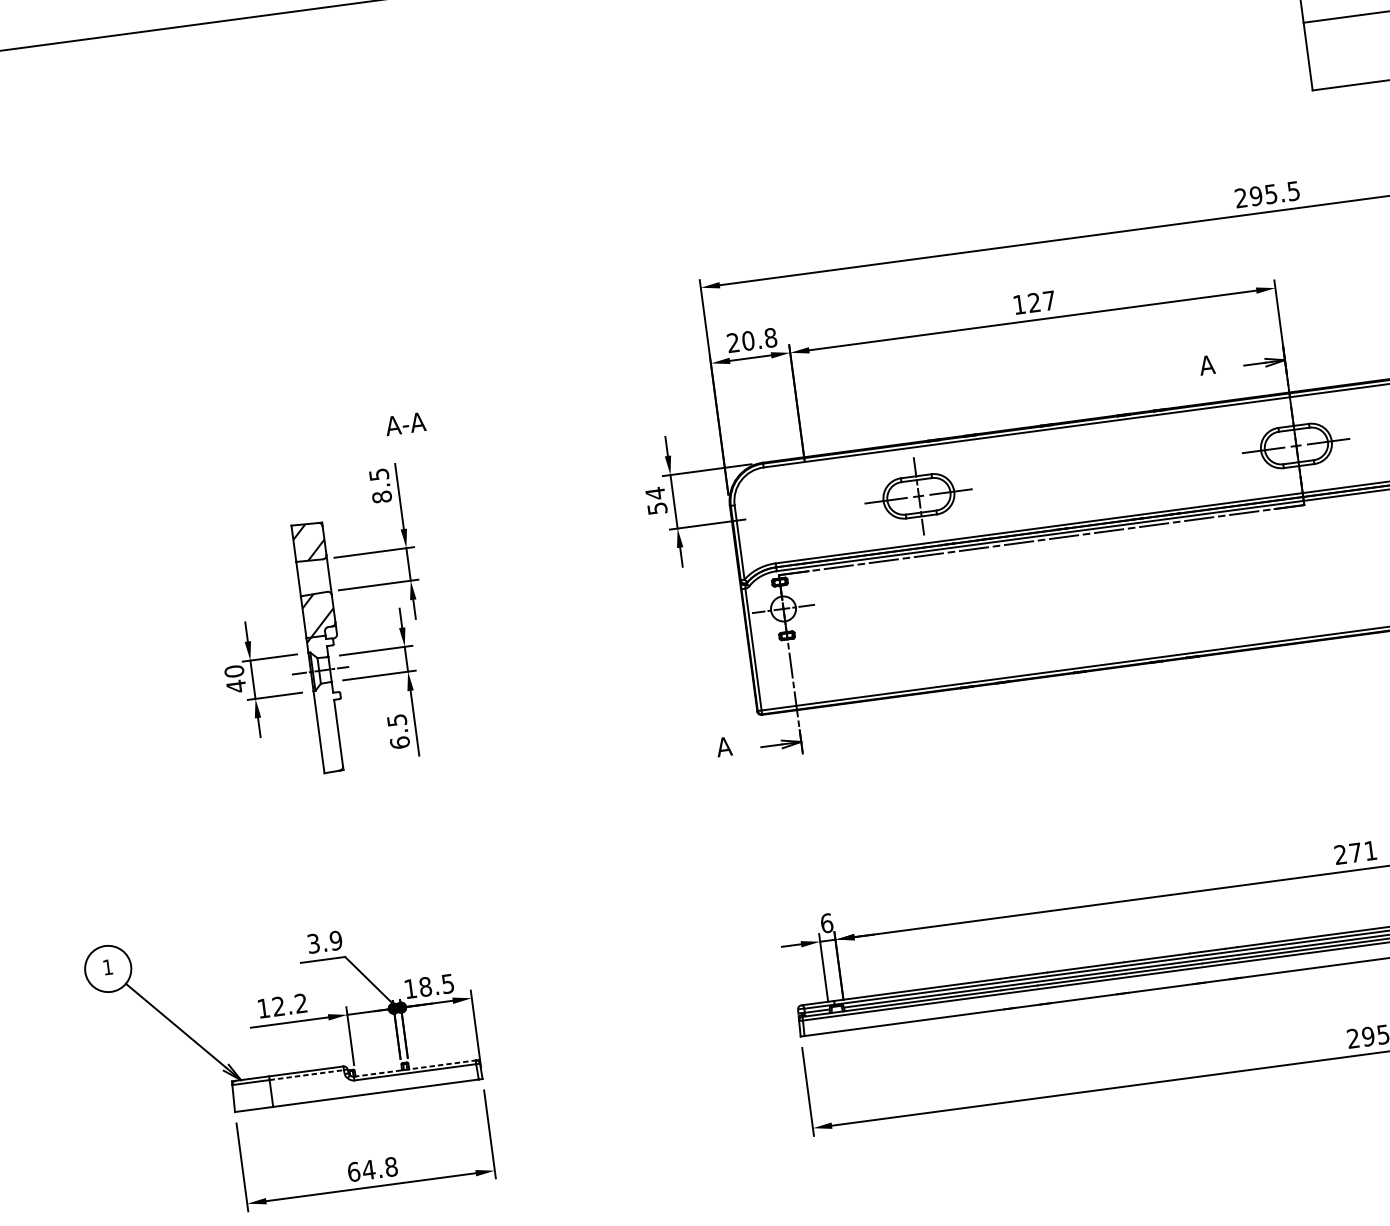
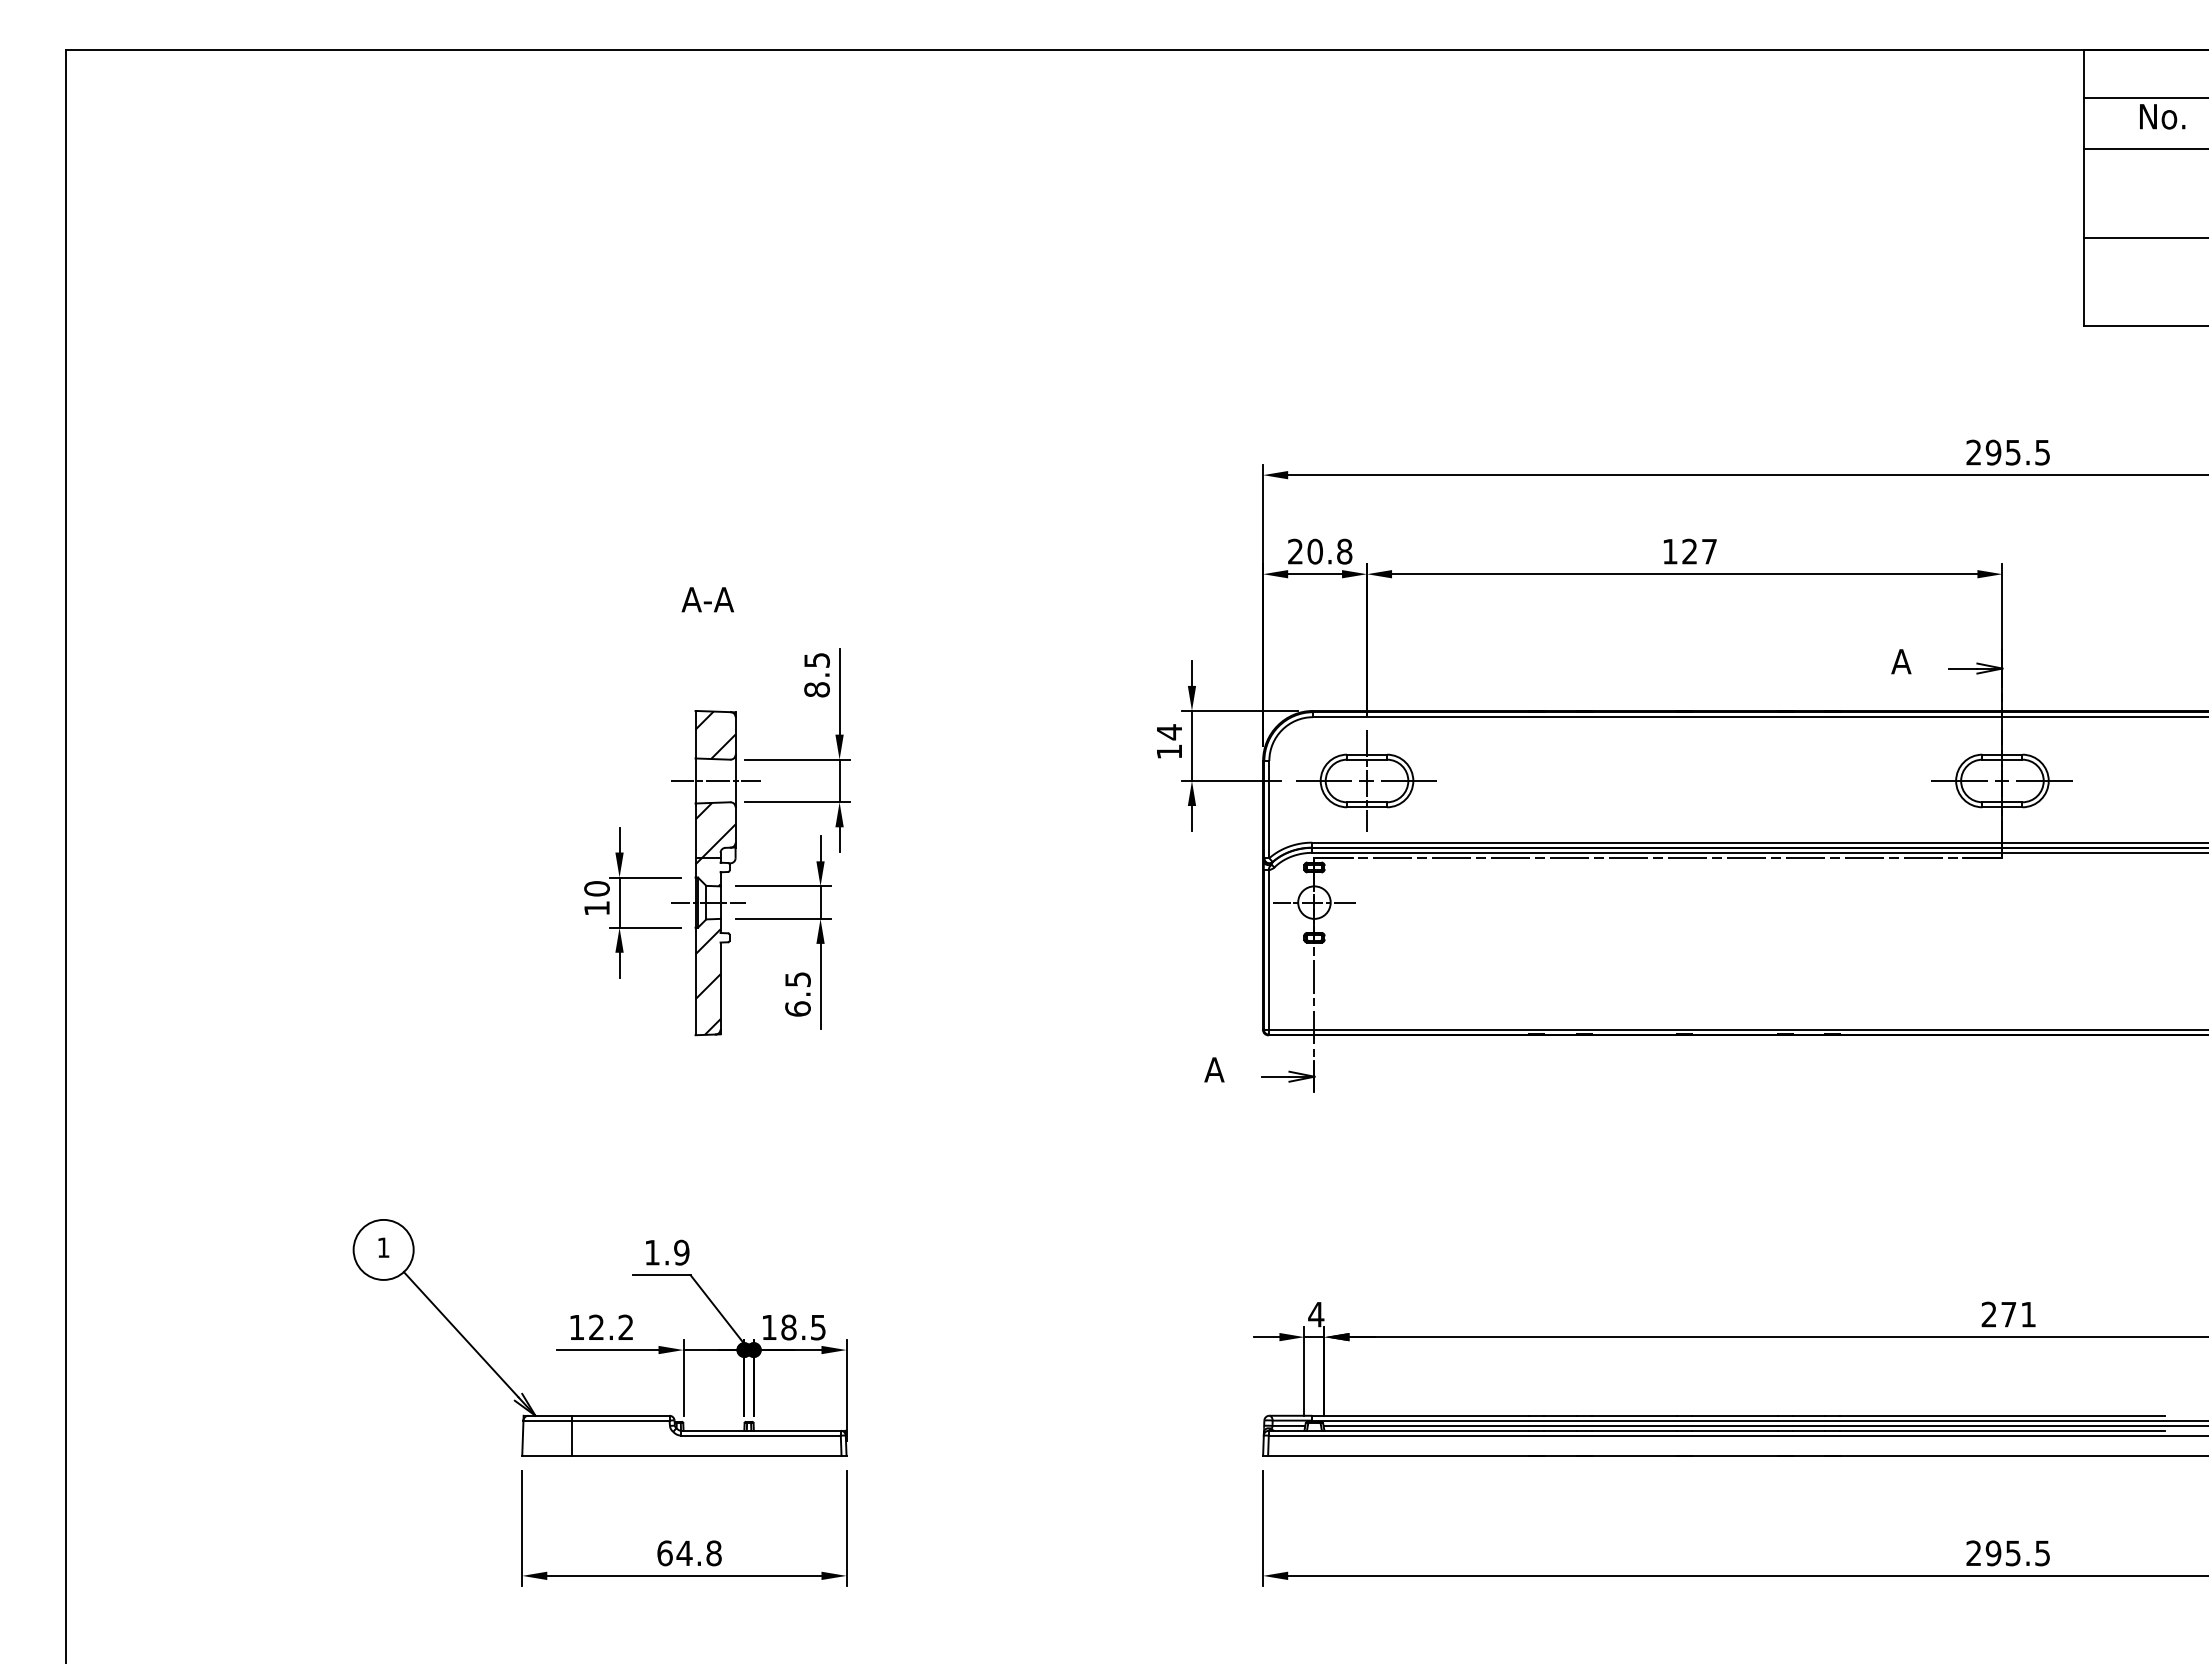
text: (405, 423) -> (707, 599), moved
part: (918, 496) -> (1366, 780), moved
text: (657, 508) -> (1169, 751), 54 -> 14
line: (313, 576) -> (715, 780), added
text: (235, 686) -> (596, 908), 40 -> 10
hatch: (328, 731) -> (707, 981), added
text: (827, 923) -> (1316, 1314), 6 -> 4
text: (313, 943) -> (652, 1252), 3.9 -> 1.9
line: (415, 1068) -> (761, 1430), dashed -> solid
line: (306, 1075) -> (620, 1420), dashed -> solid

